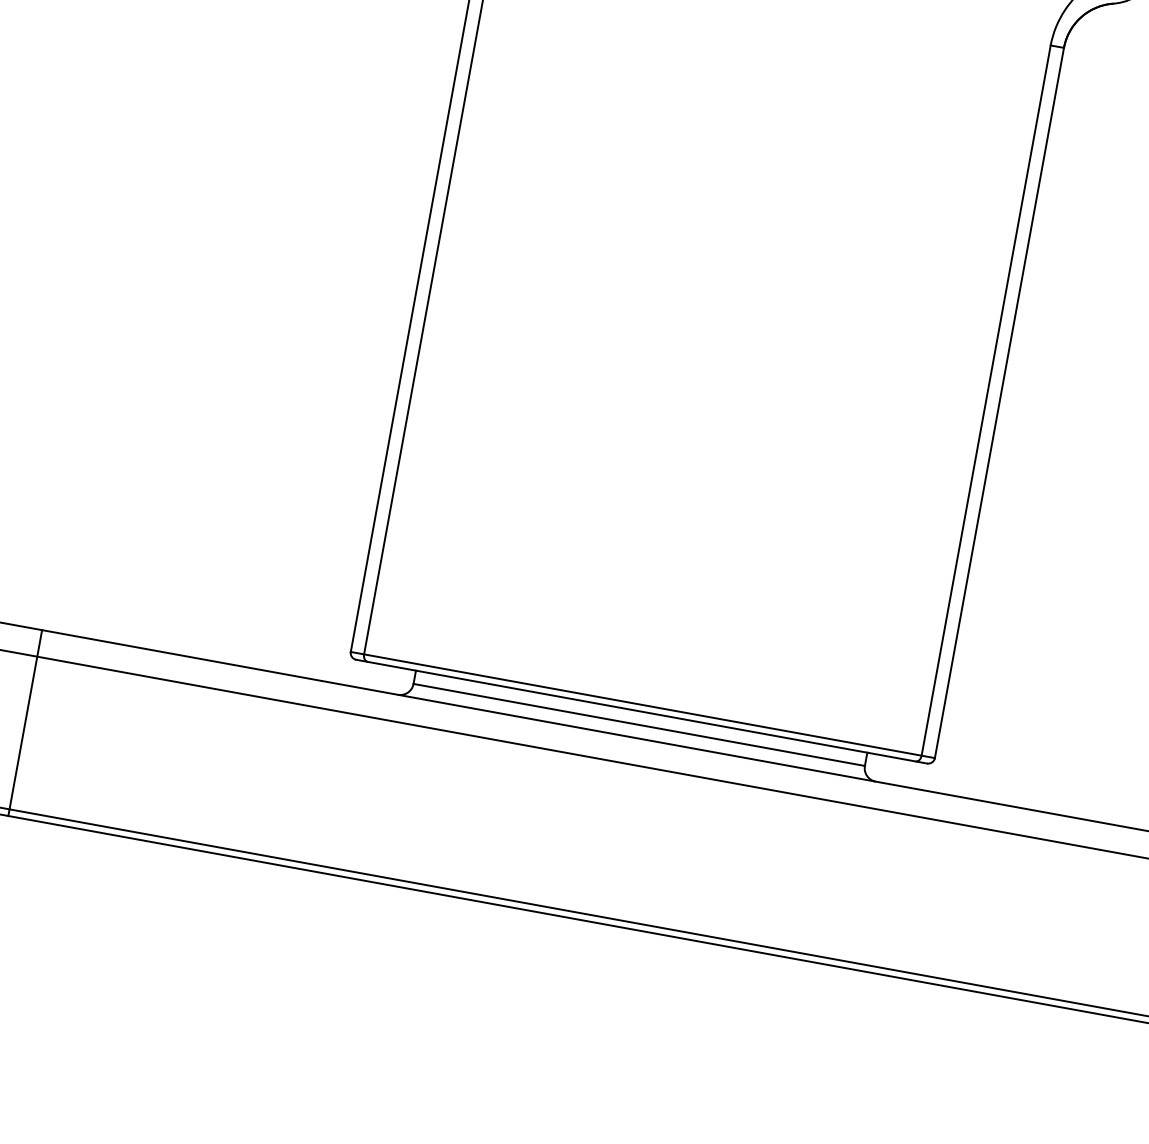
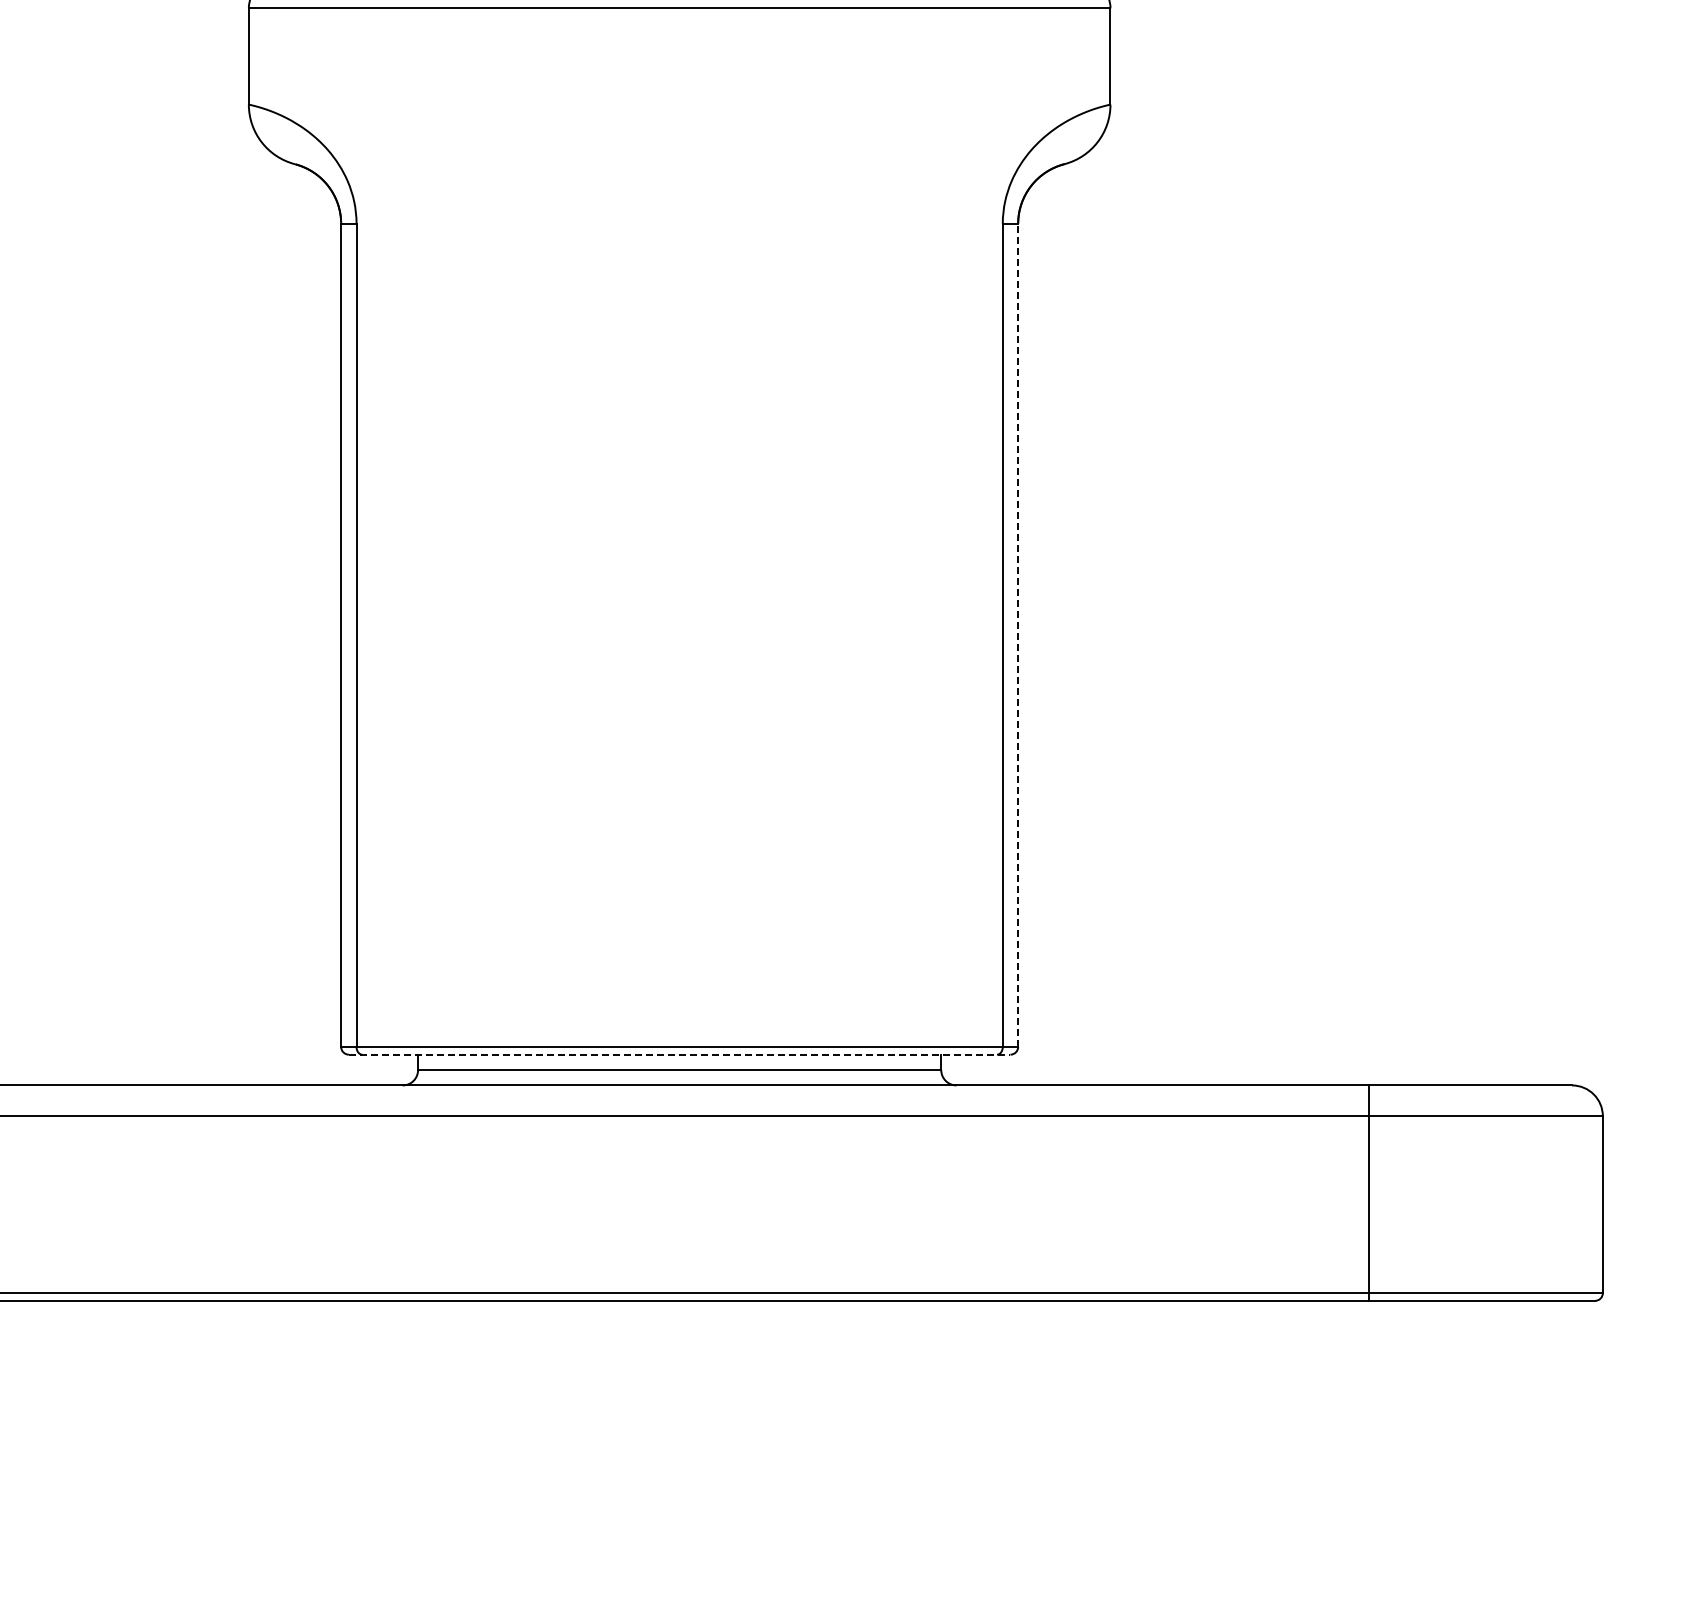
line: (999, 403) -> (1018, 635), solid -> dashed
line: (641, 711) -> (679, 1054), solid -> dashed

